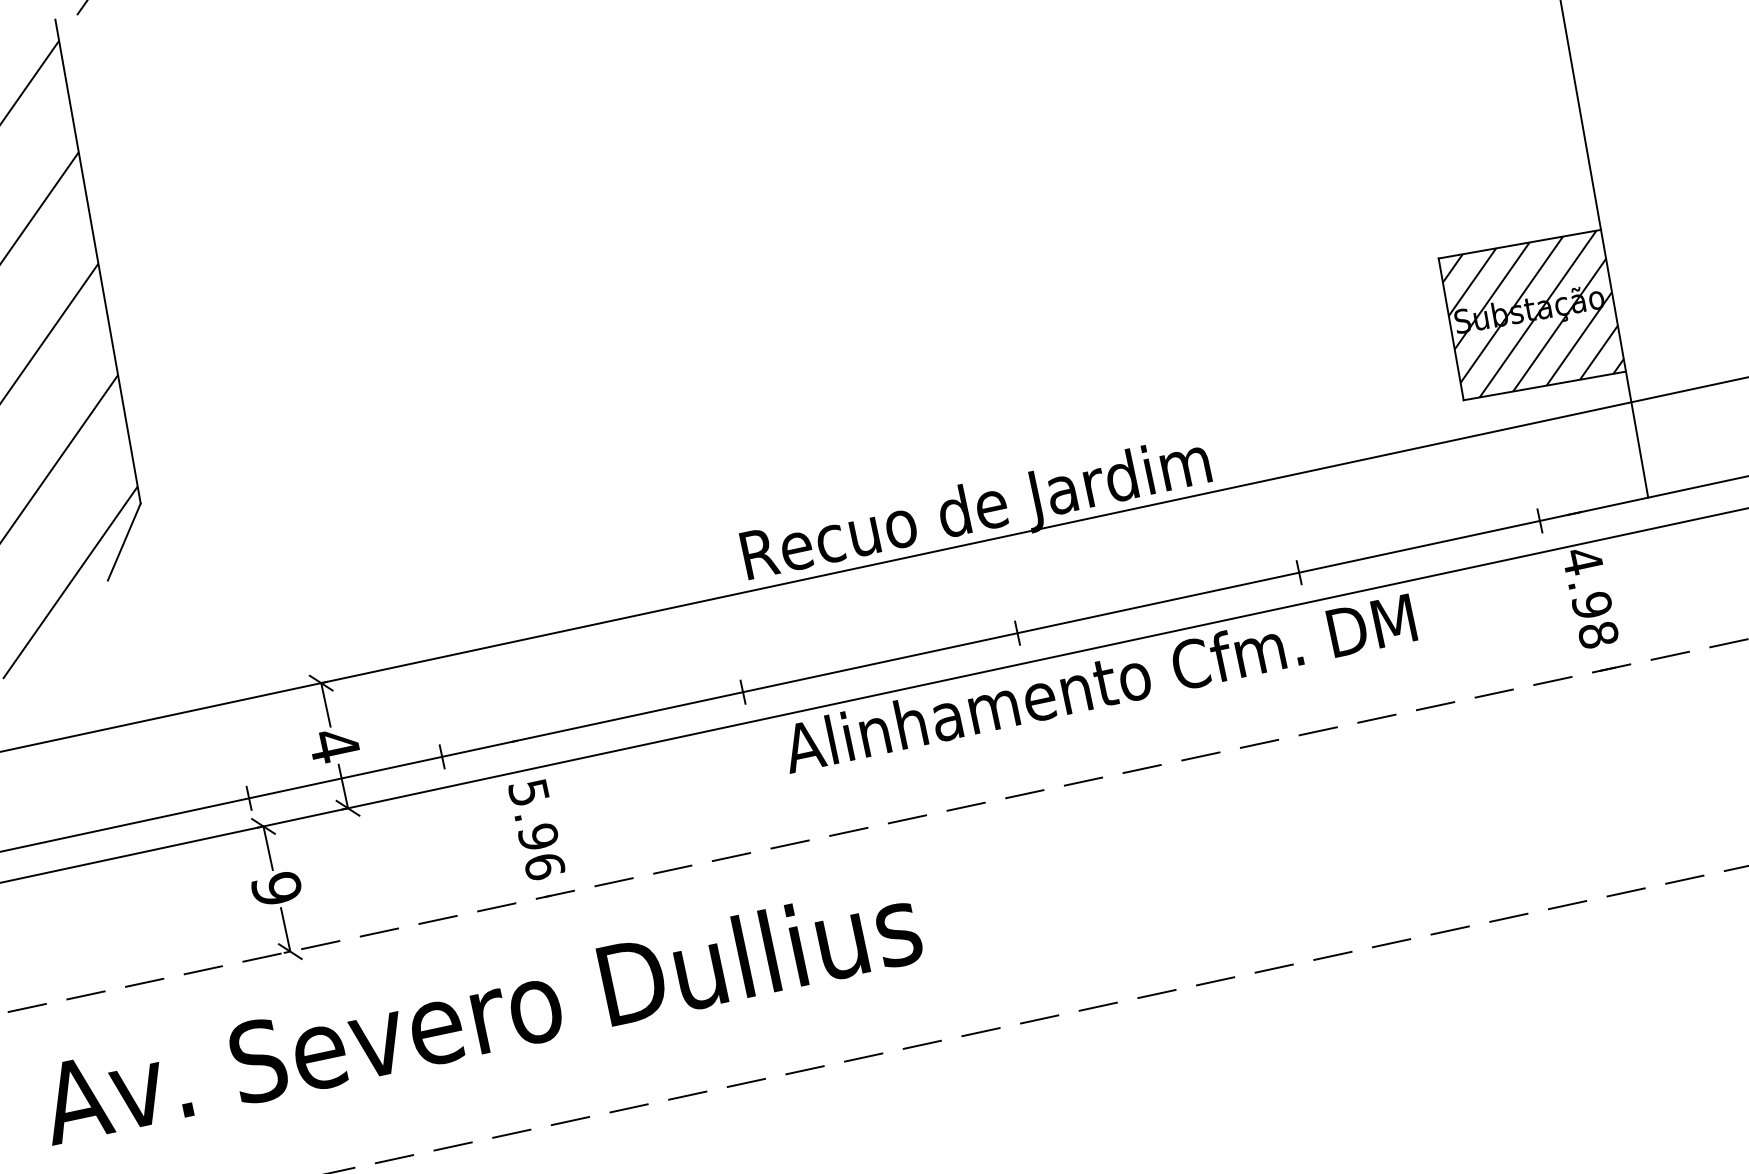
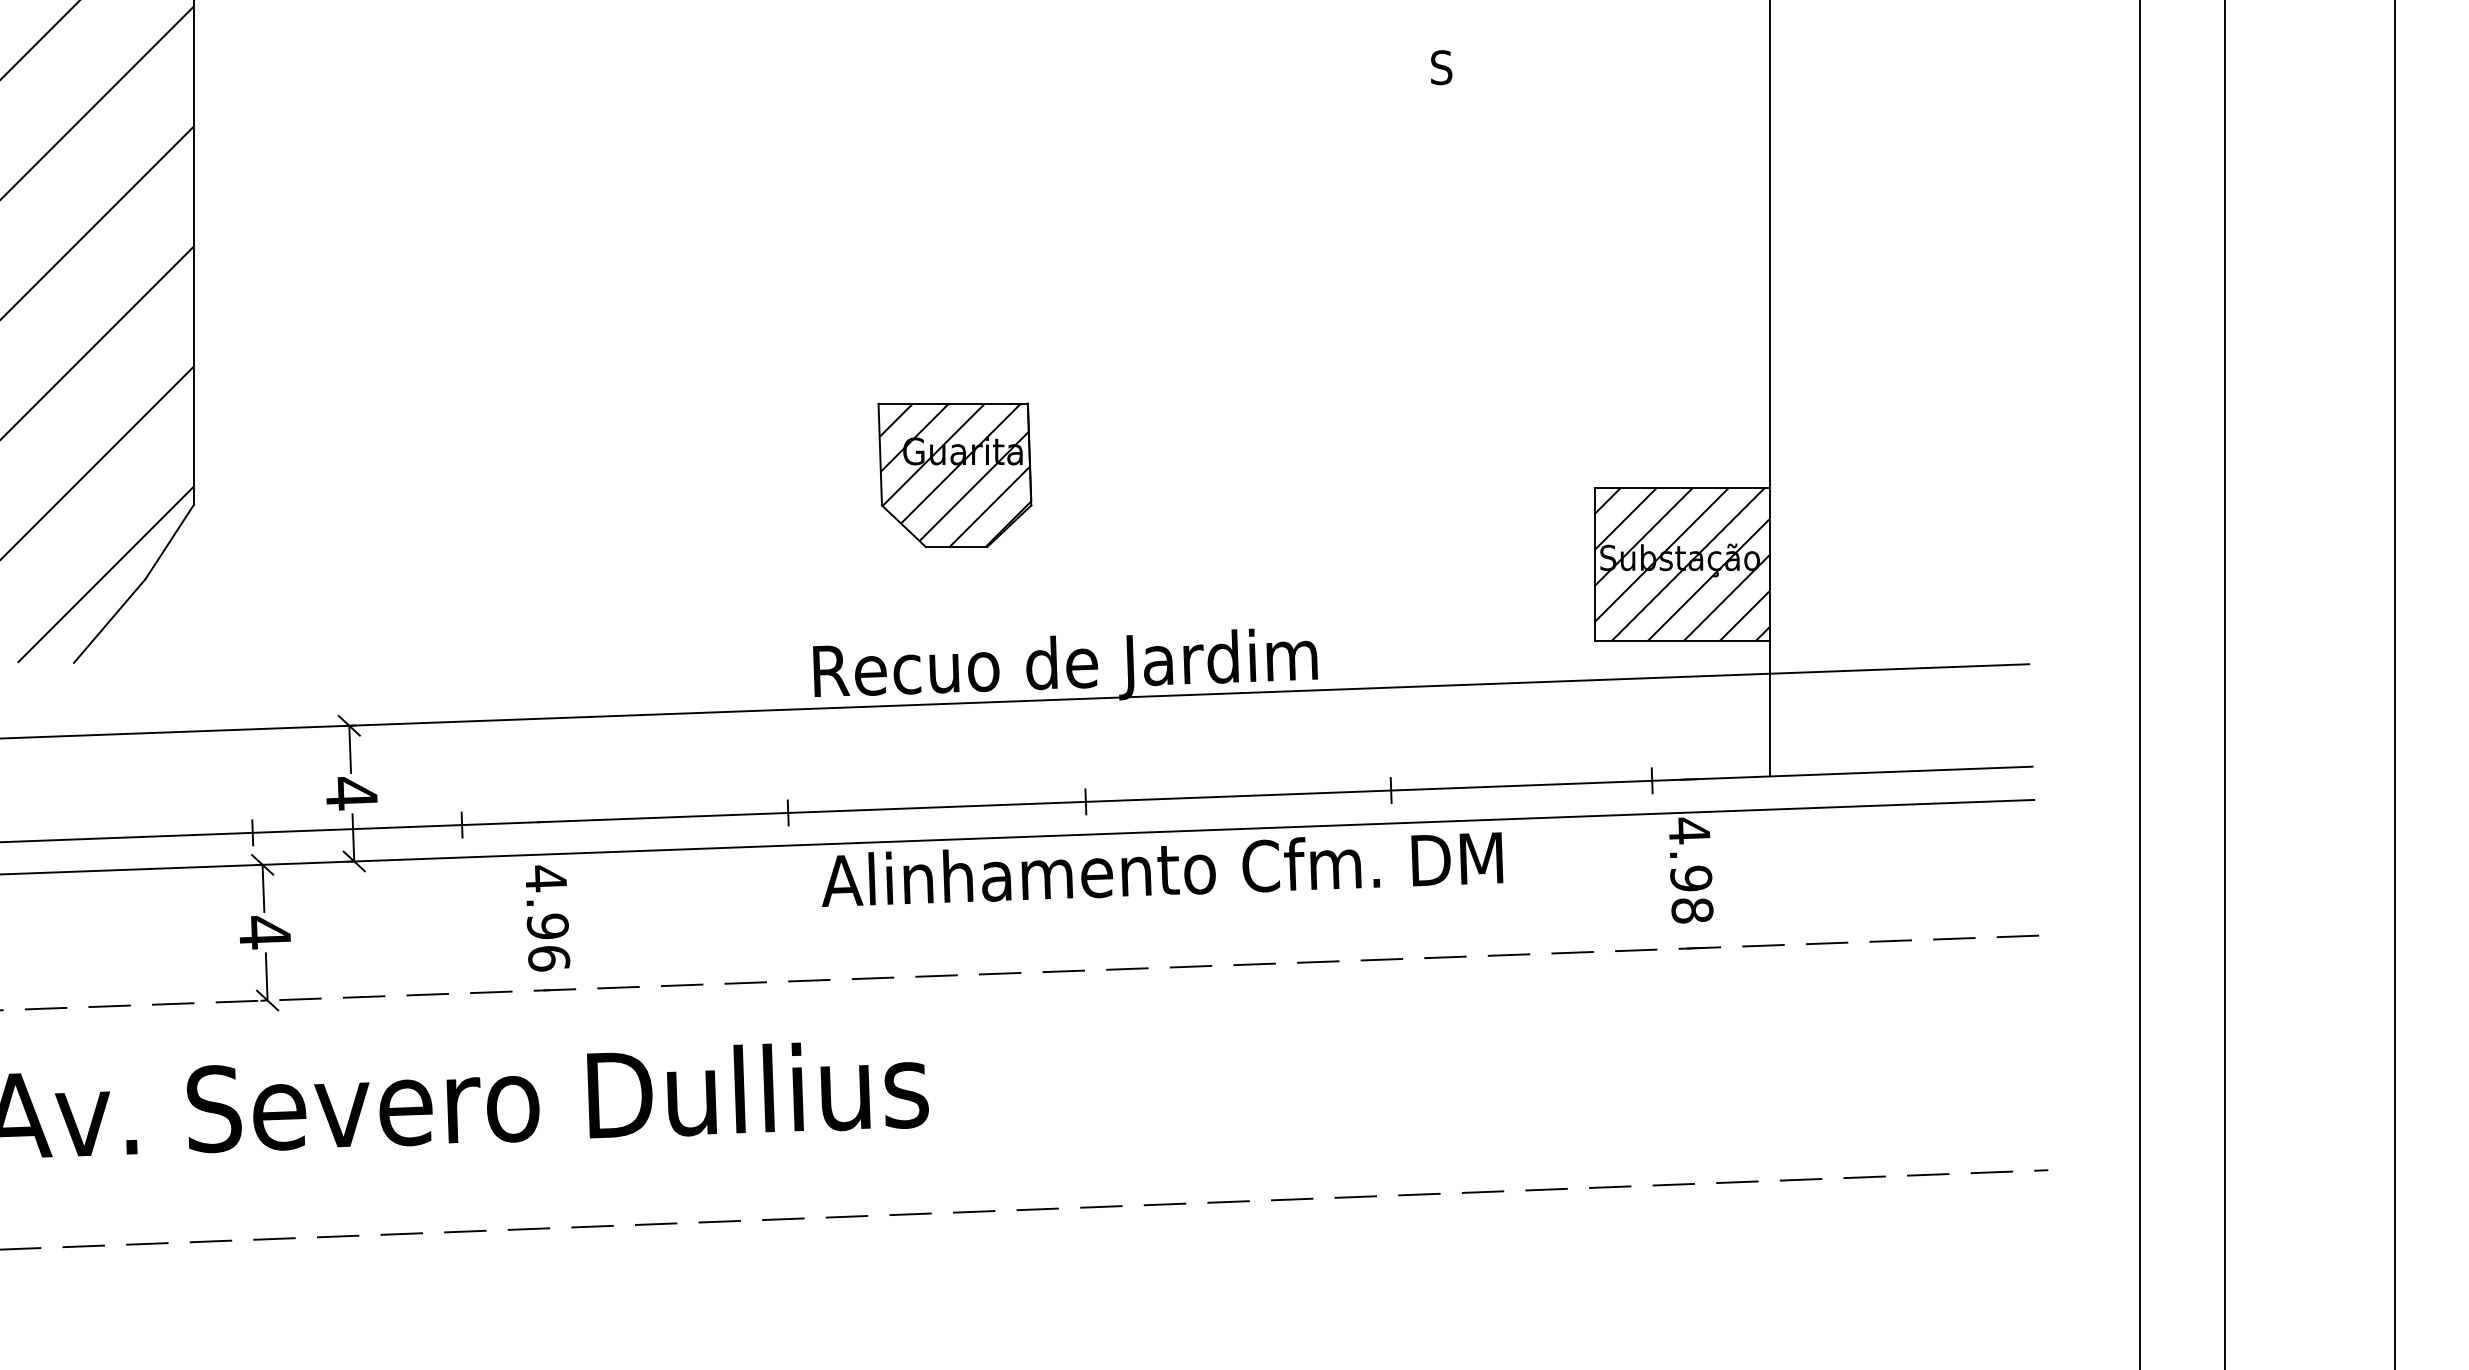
part: (842, 351) -> (954, 475), added
line: (81, 624) -> (109, 620), added
text: (528, 792) -> (545, 878), 5.96 -> 4.96
text: (276, 888) -> (264, 932), 9 -> 4

